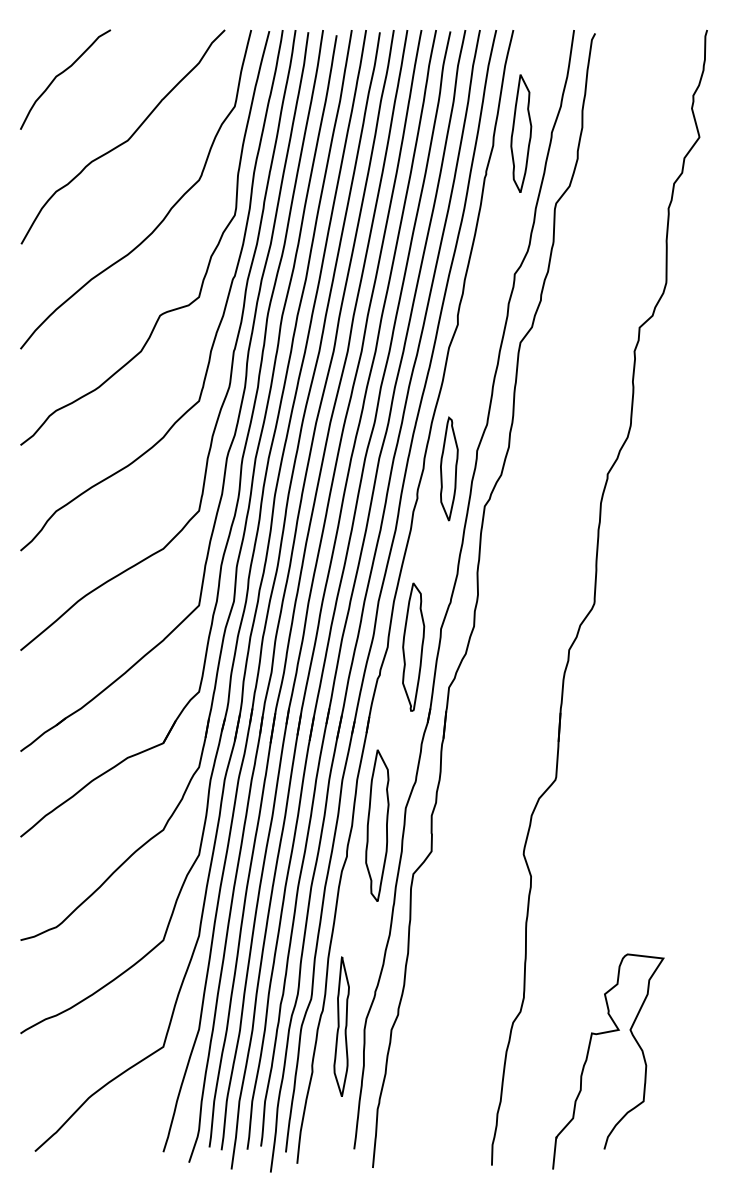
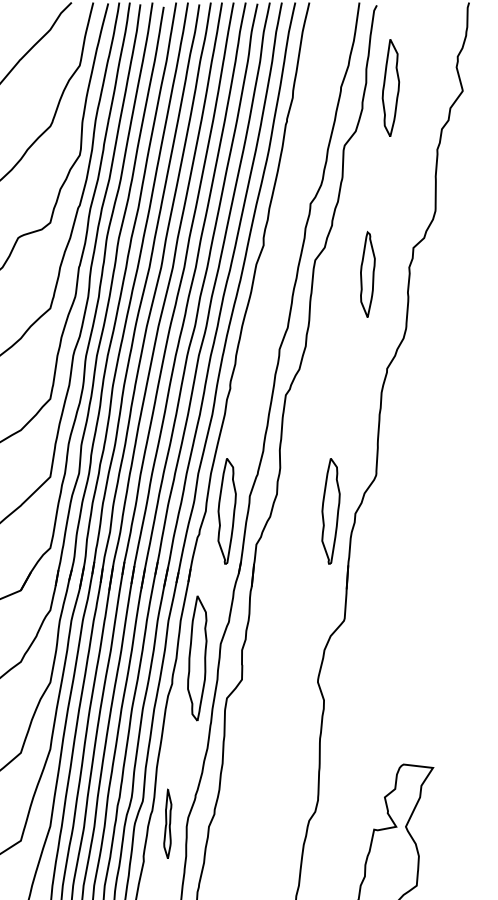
part: (521, 133) -> (391, 87), moved
part: (449, 468) -> (368, 274), moved
part: (539, 646) -> (330, 510), added
part: (341, 1026) -> (167, 823), size x0.6

